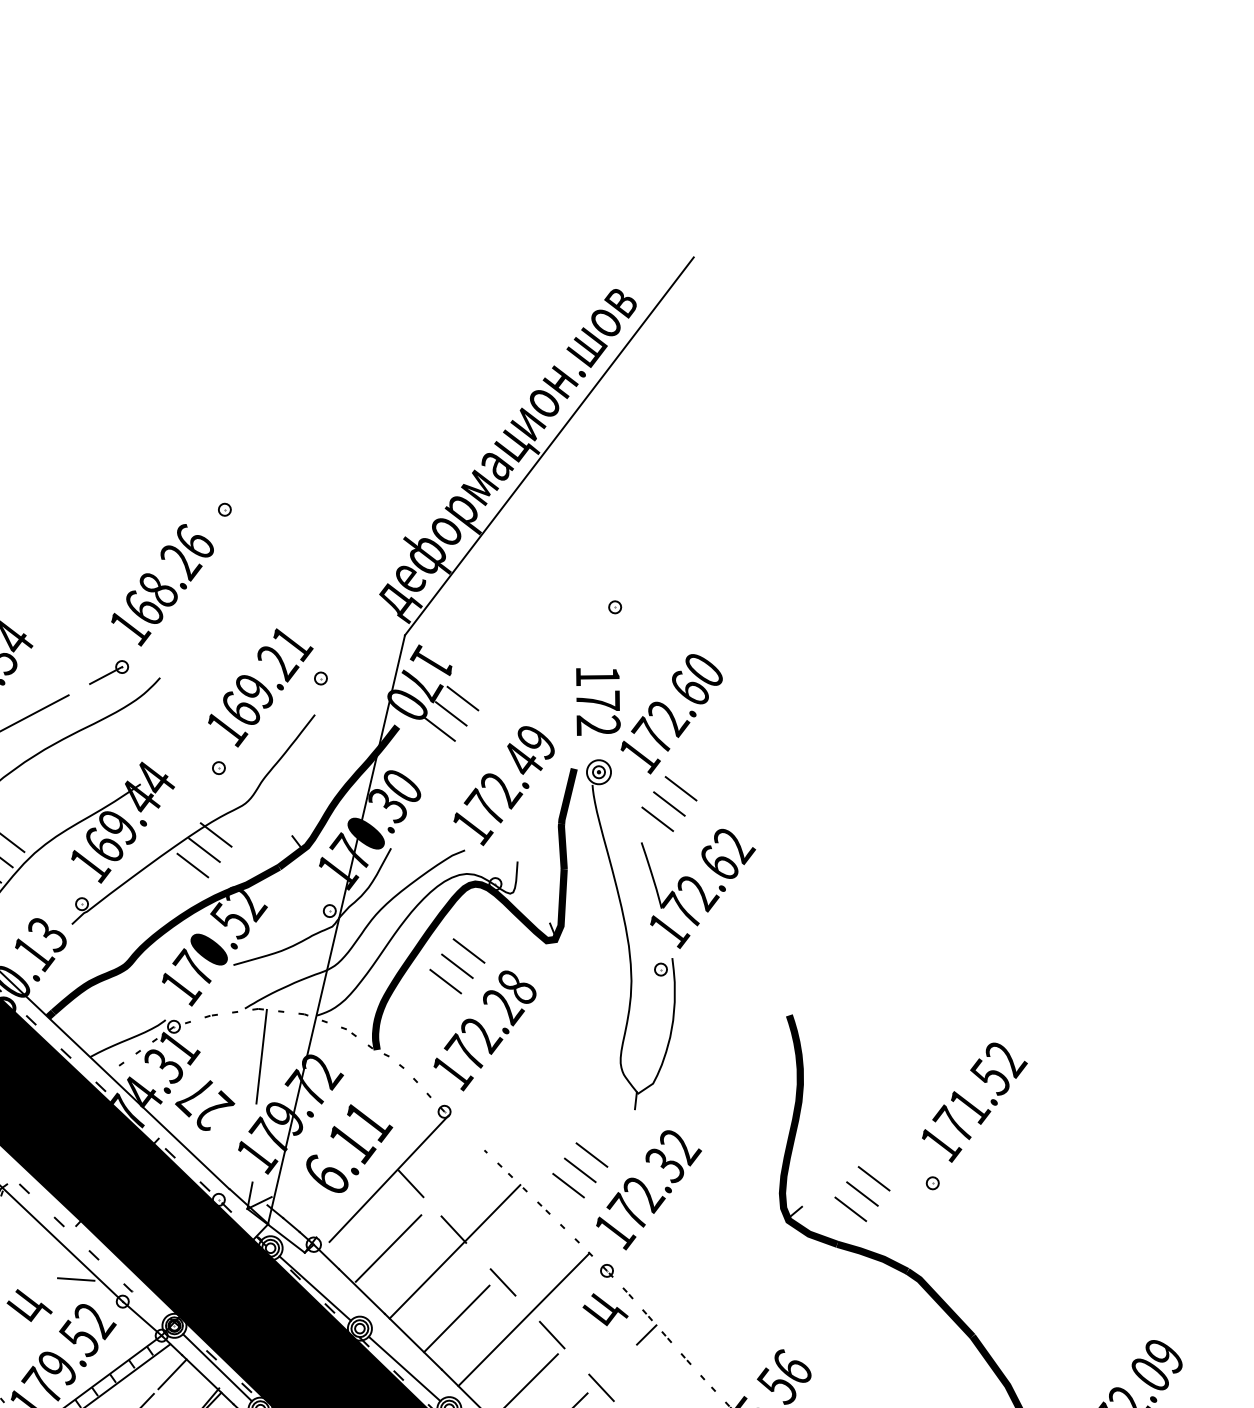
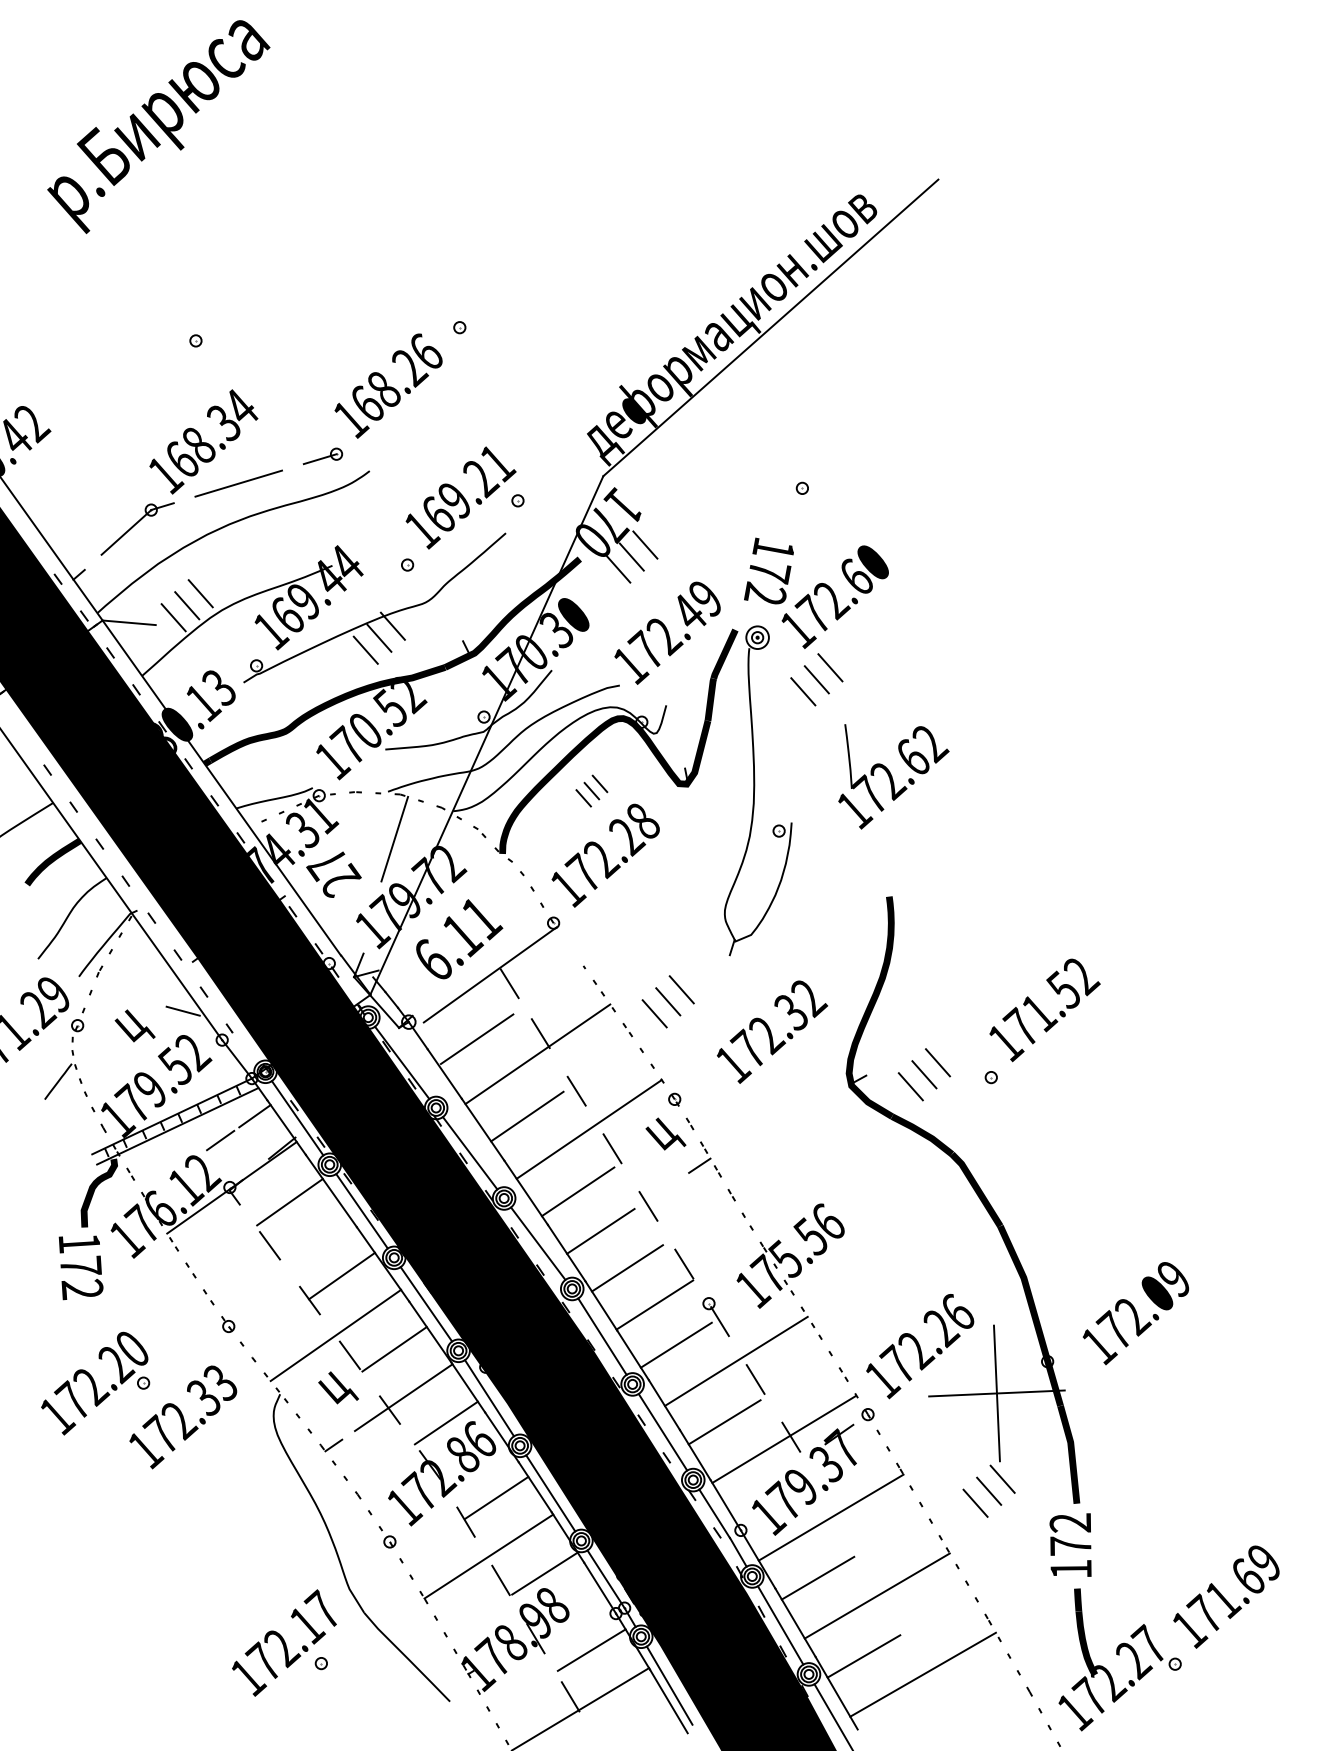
part: (702, 887) -> (893, 776), moved
part: (456, 965) -> (591, 790), size x0.6
text: (649, 1189) -> (772, 1031), moved

